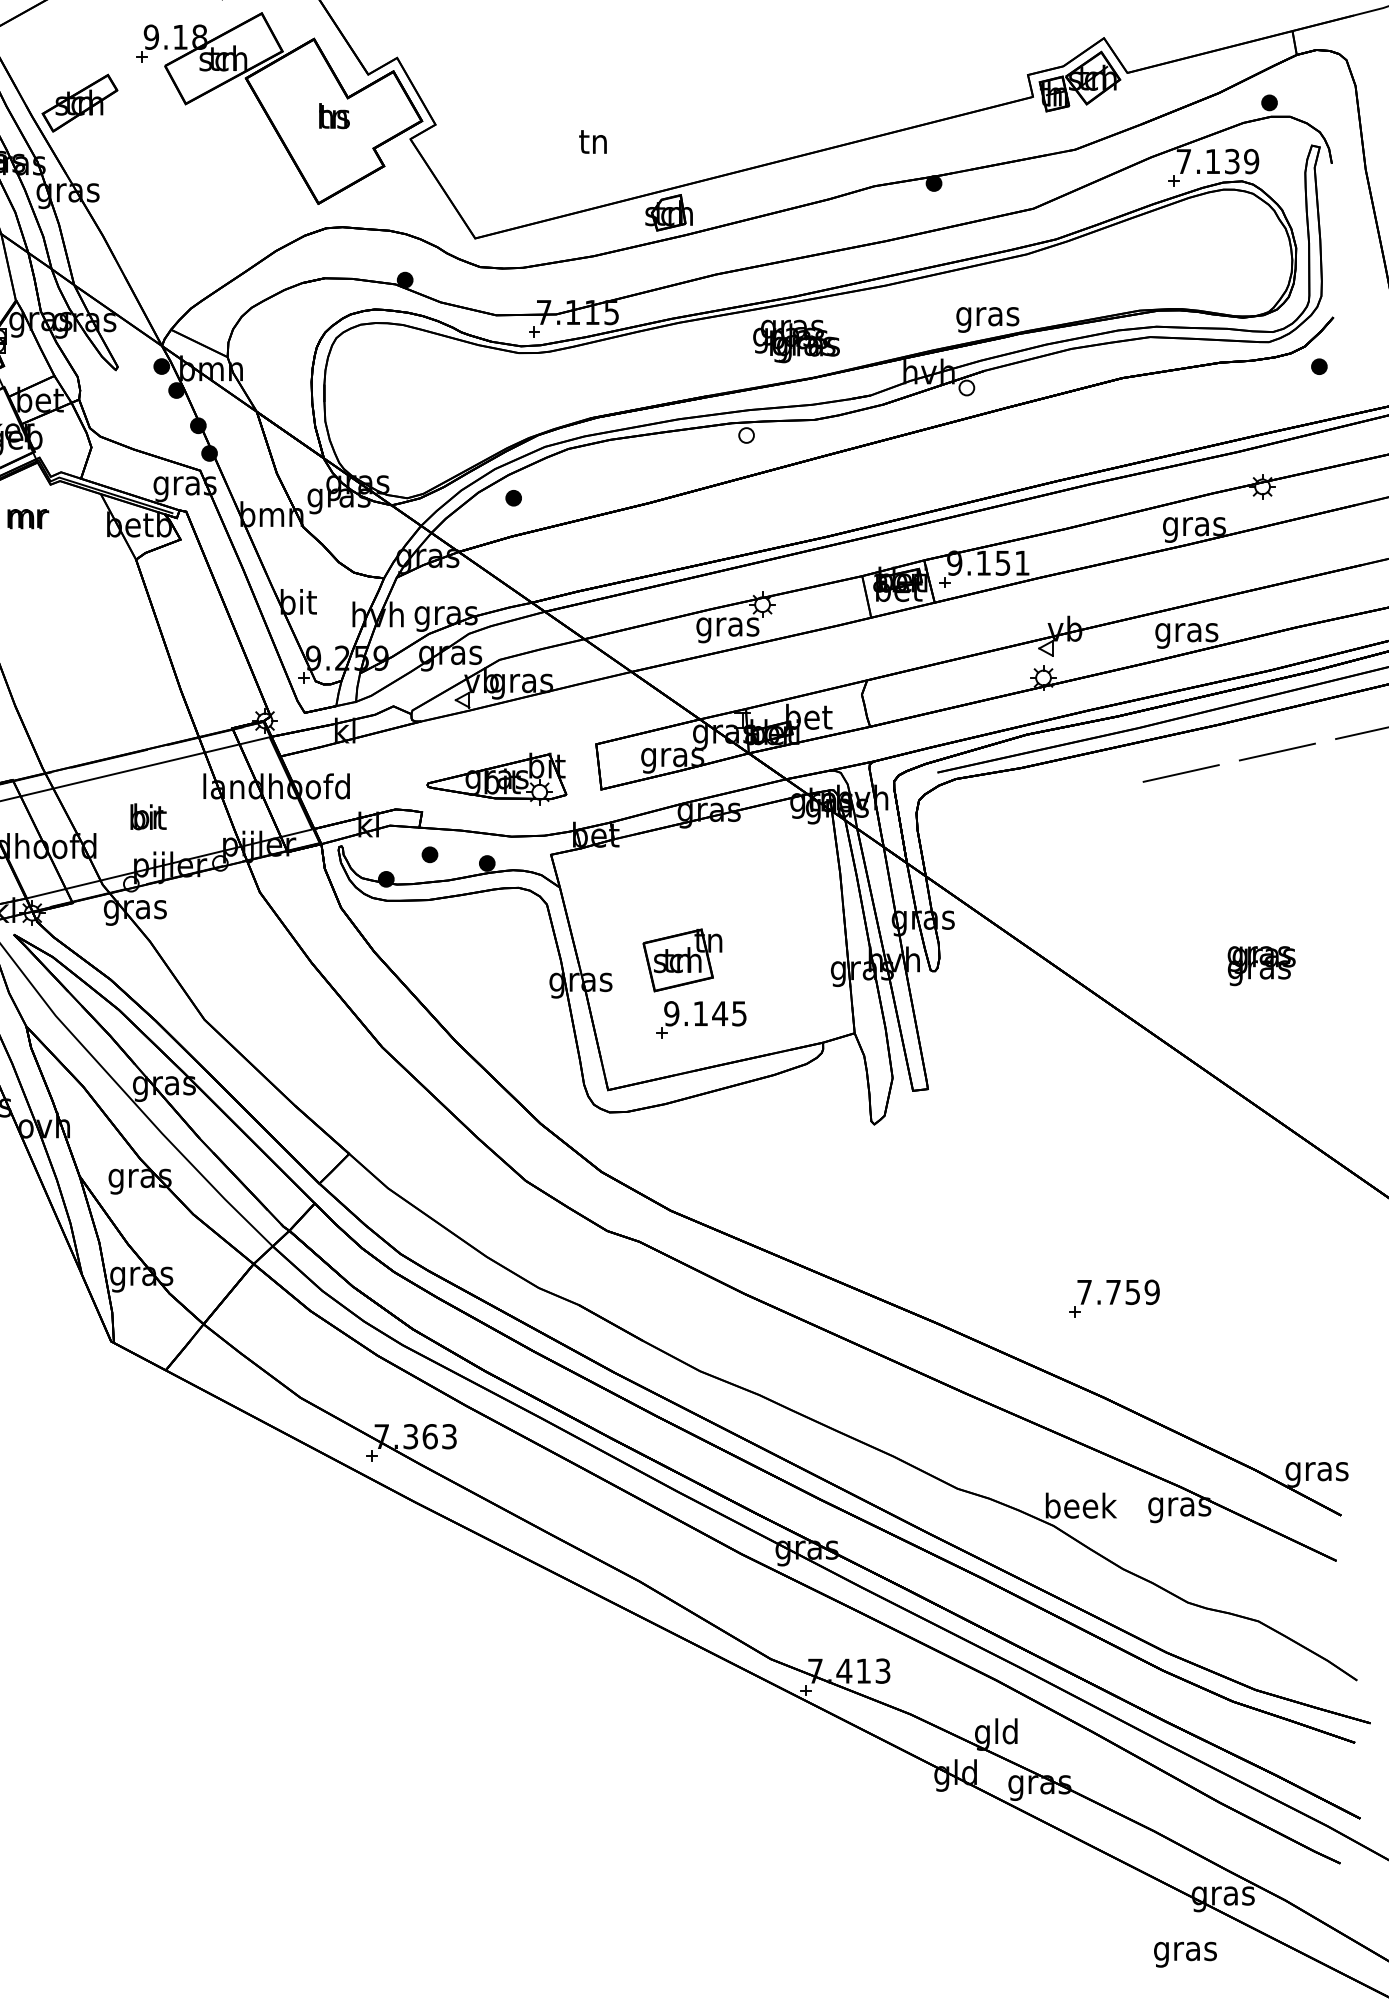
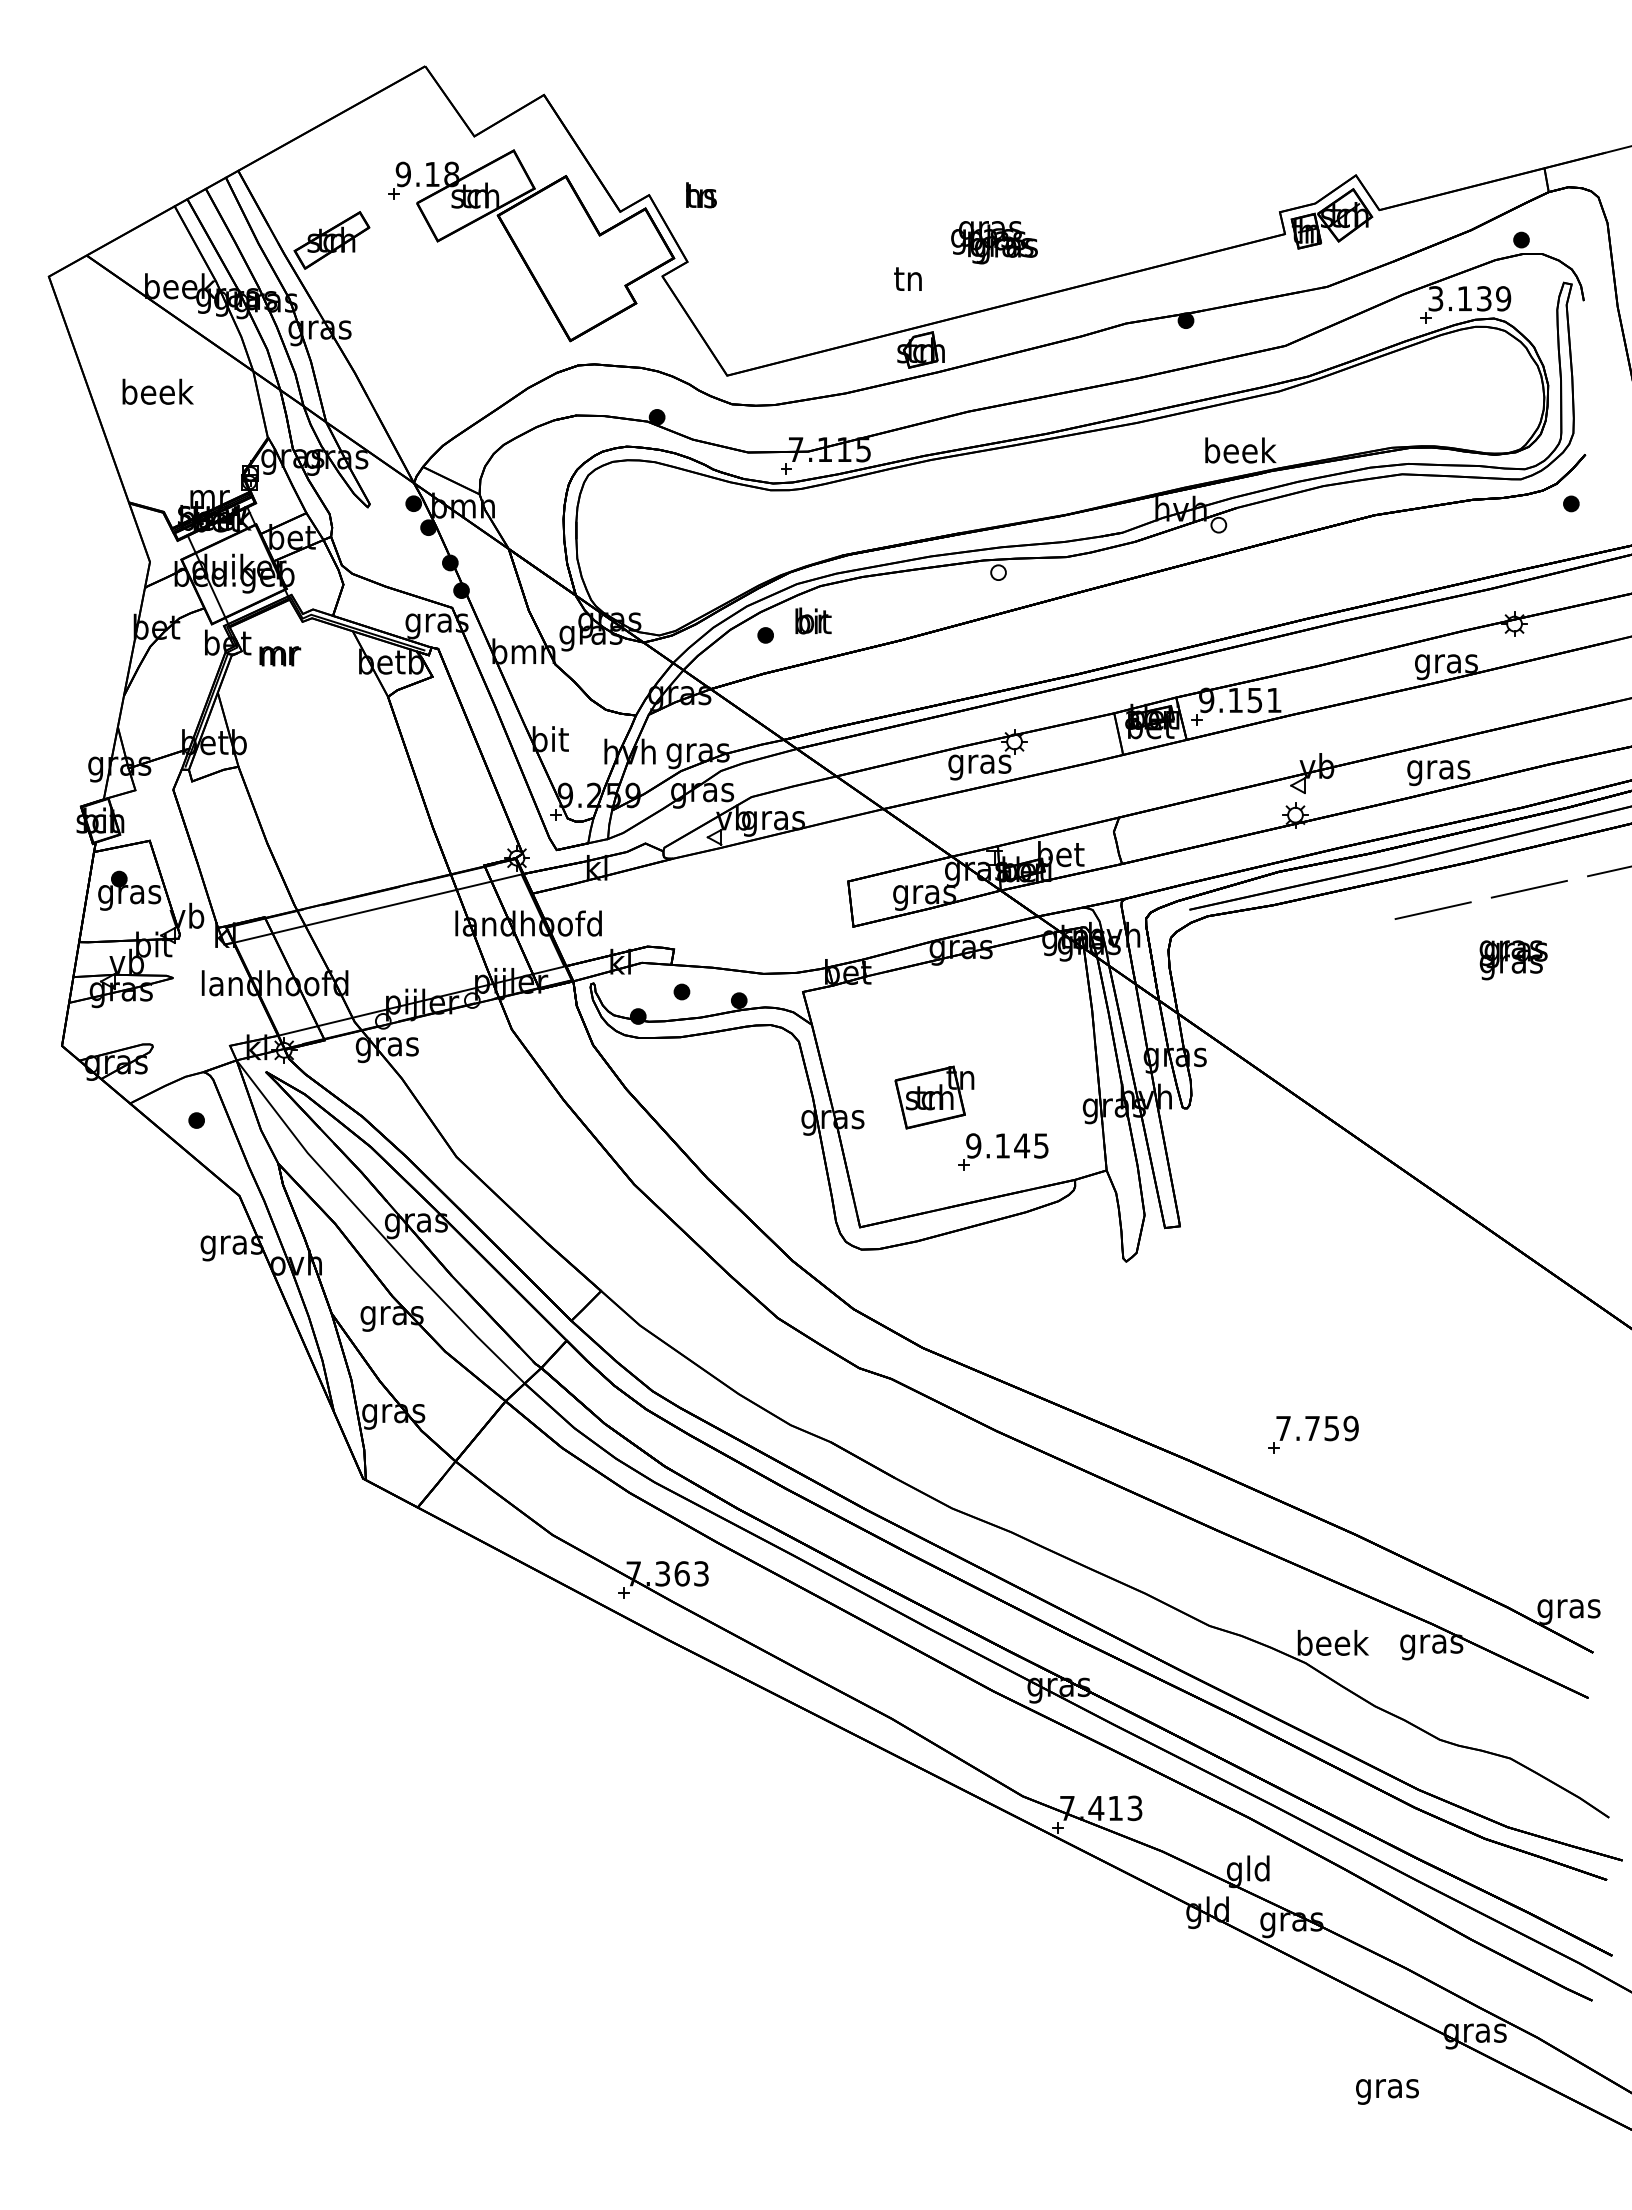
text: (334, 116) -> (701, 195), moved
text: (592, 141) -> (907, 278), moved
text: (1183, 161) -> (1435, 298), 7.139 -> 3.139
text: (988, 316) -> (1240, 453), gras -> beek
text: (796, 341) -> (994, 242), moved
part: (496, 779) -> (748, 916), removed
text: (148, 816) -> (813, 620), moved
text: (1261, 966) -> (1513, 960), moved
part: (701, 1019) -> (1003, 1151), moved
part: (1114, 1298) -> (1313, 1434), moved
text: (1185, 1954) -> (1387, 2091), moved

